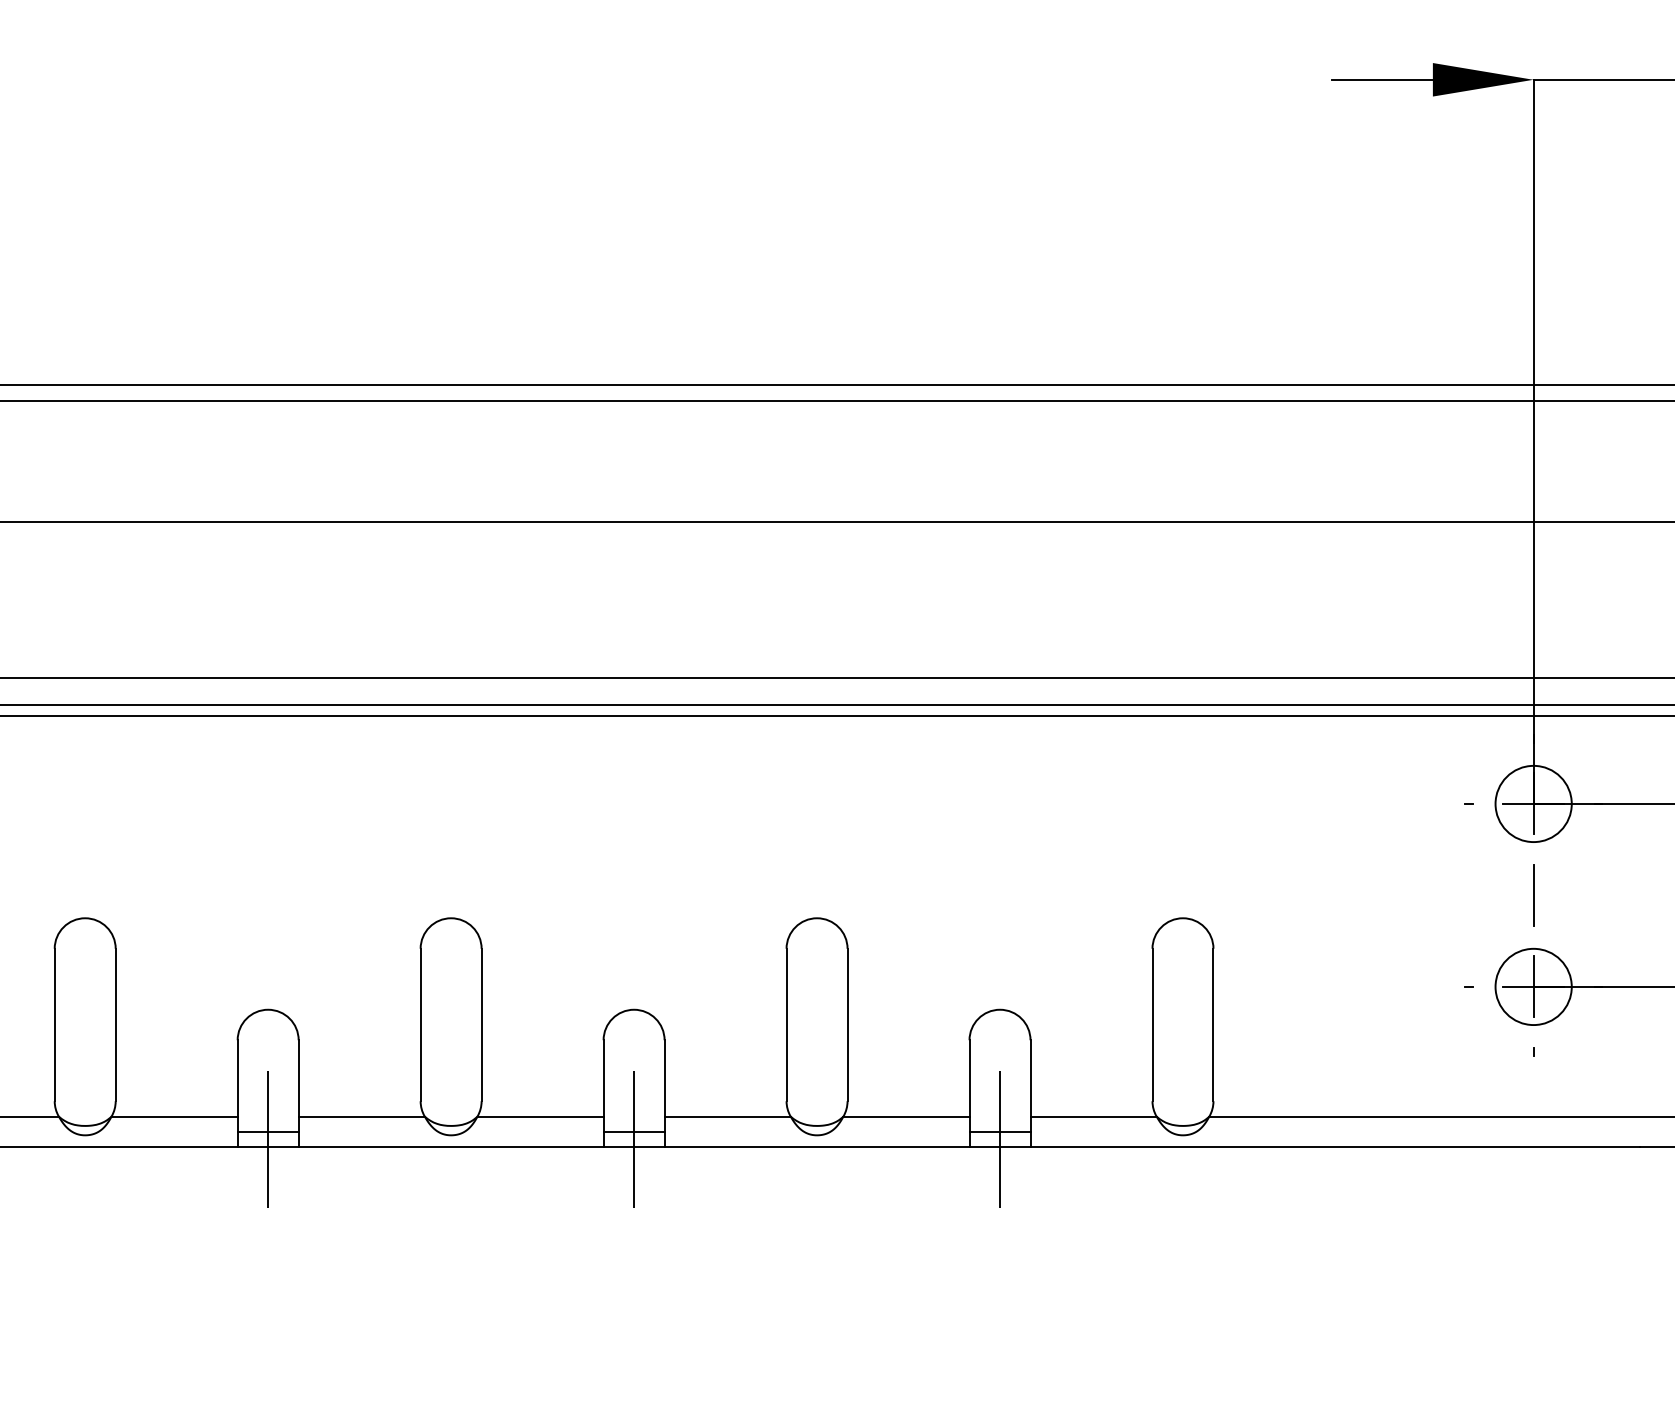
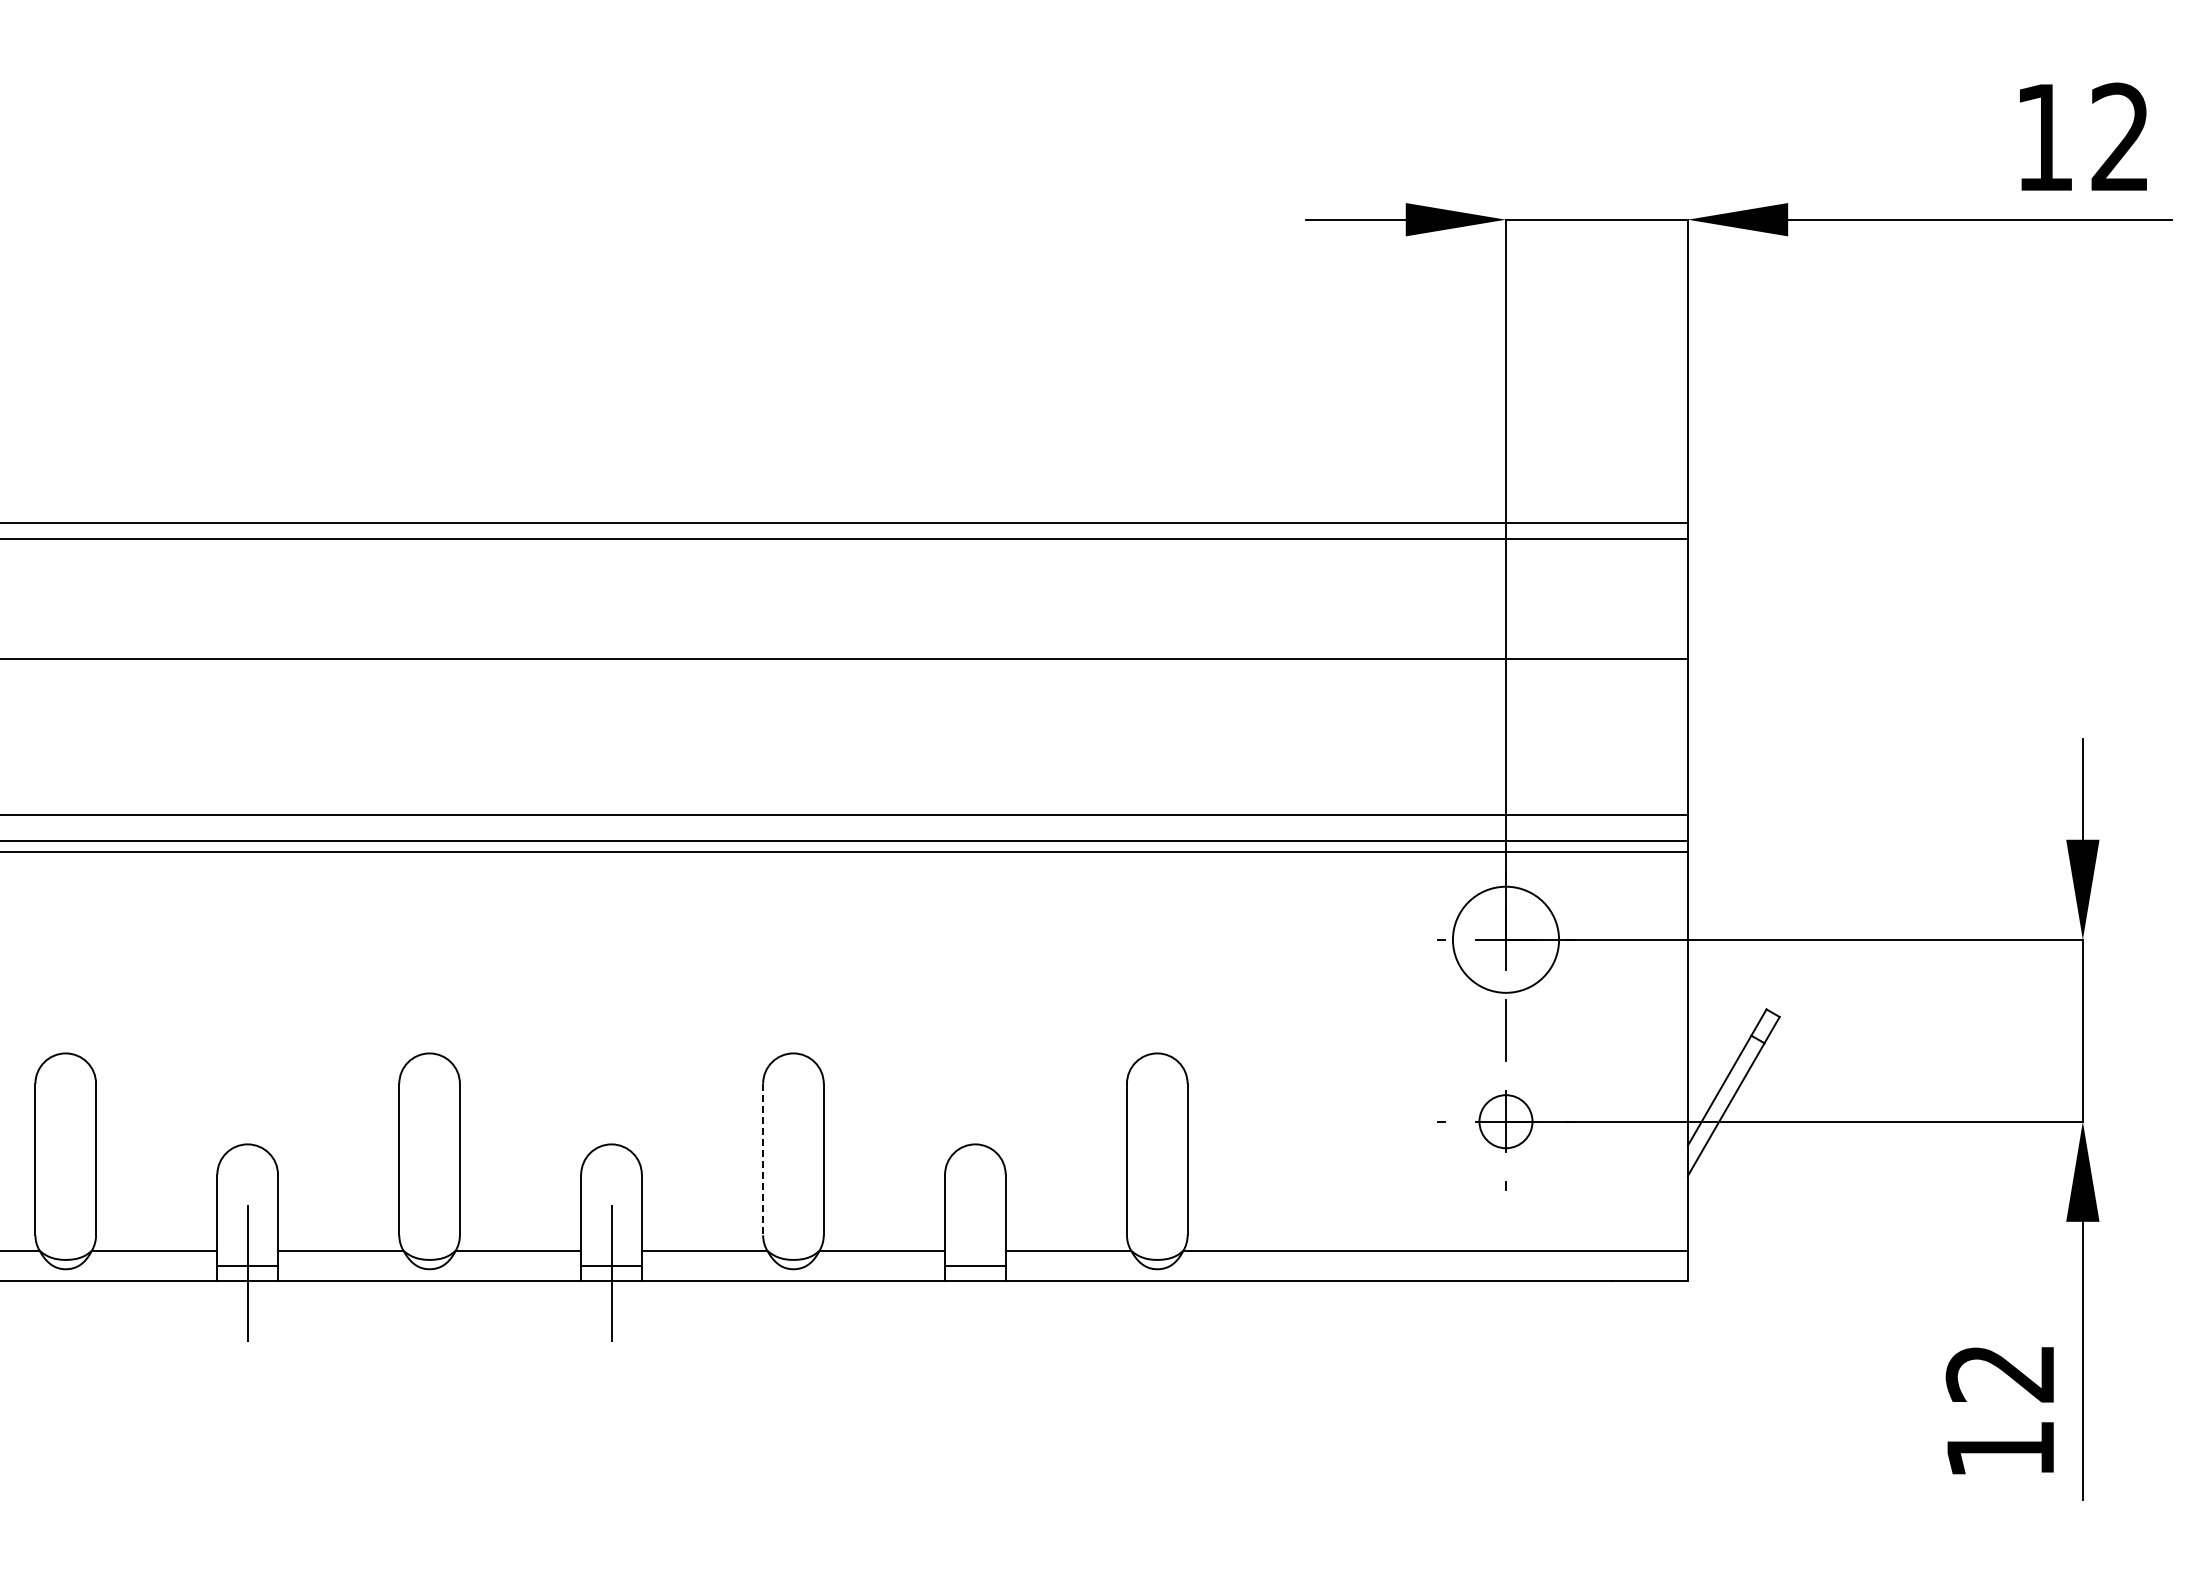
circle: (1533, 803) -> (1505, 939), size x1.4
circle: (1533, 986) -> (1505, 1121), size x0.7
line: (786, 1024) -> (763, 1159), solid -> dashed
line: (1000, 1139) -> (975, 1273), removed

